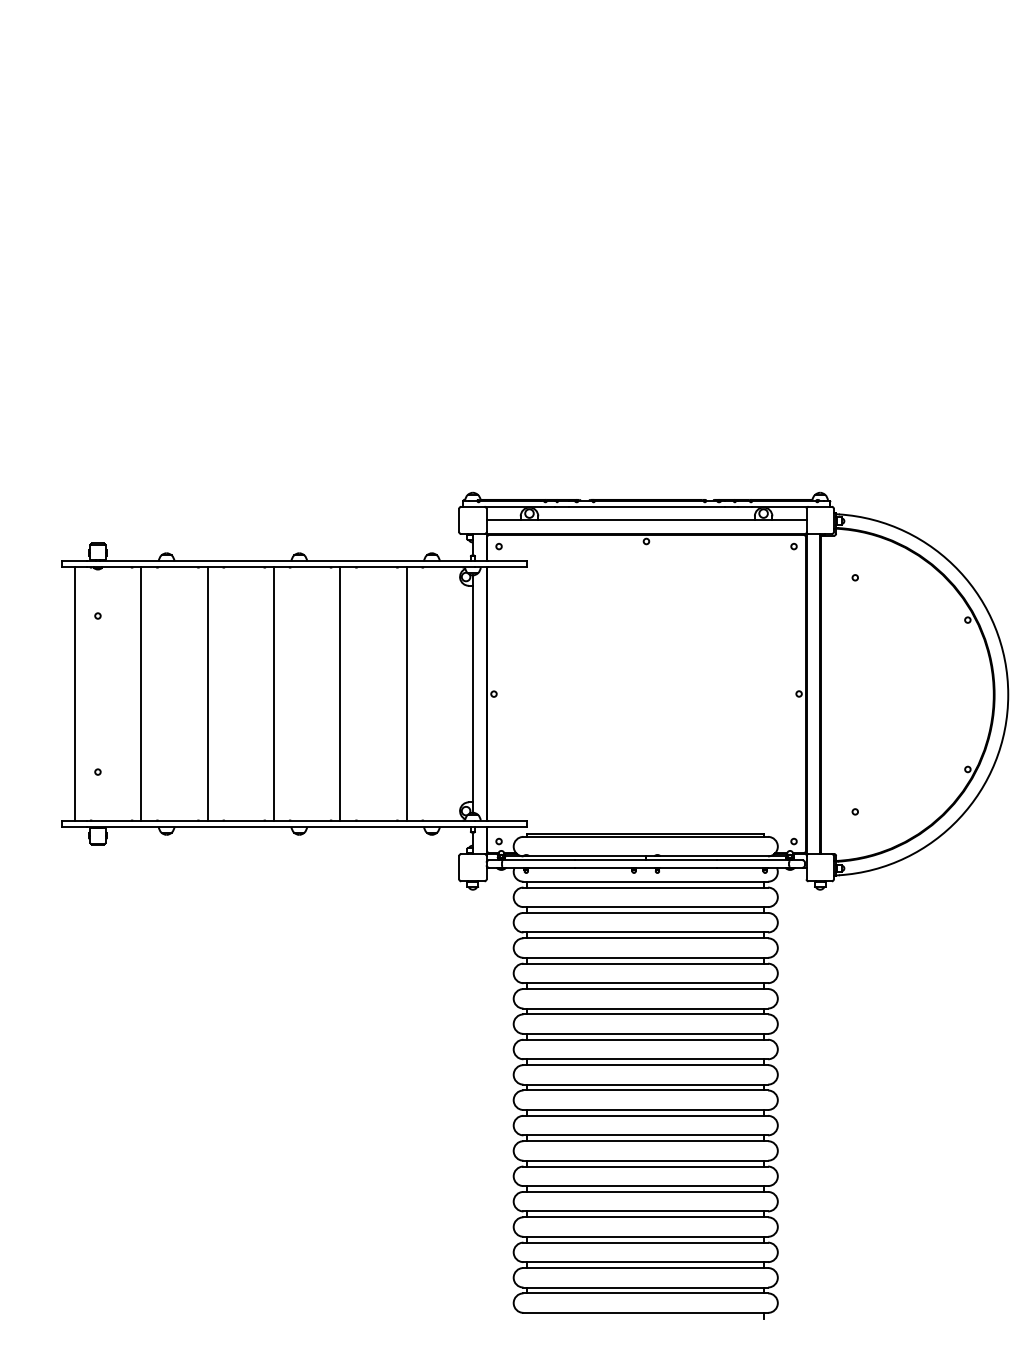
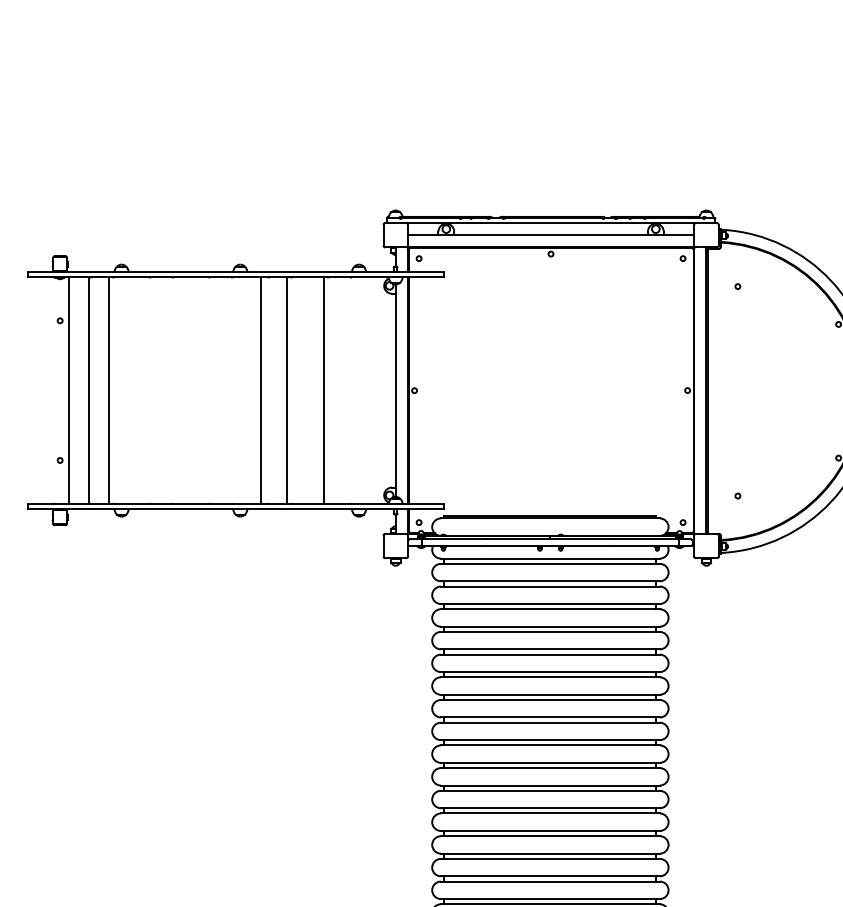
line: (74, 693) -> (88, 390), moved
line: (141, 693) -> (68, 390), moved
line: (207, 693) -> (108, 390), moved
line: (273, 693) -> (260, 390), moved
line: (340, 693) -> (323, 390), moved
line: (406, 693) -> (287, 390), moved

